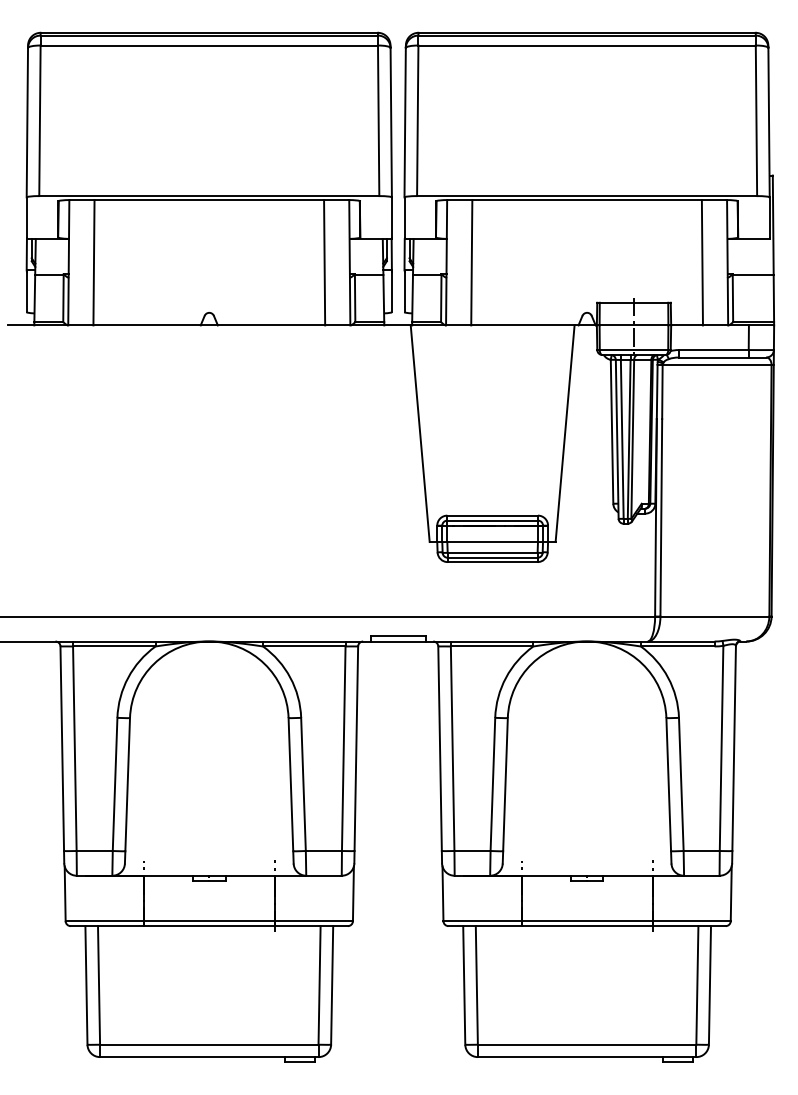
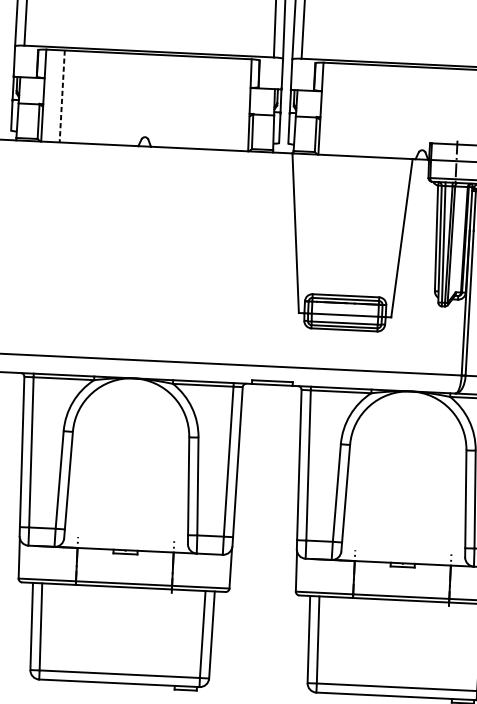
line: (93, 262) -> (61, 96), solid -> dashed
line: (324, 262) -> (231, 104), removed
line: (471, 262) -> (339, 109), removed

